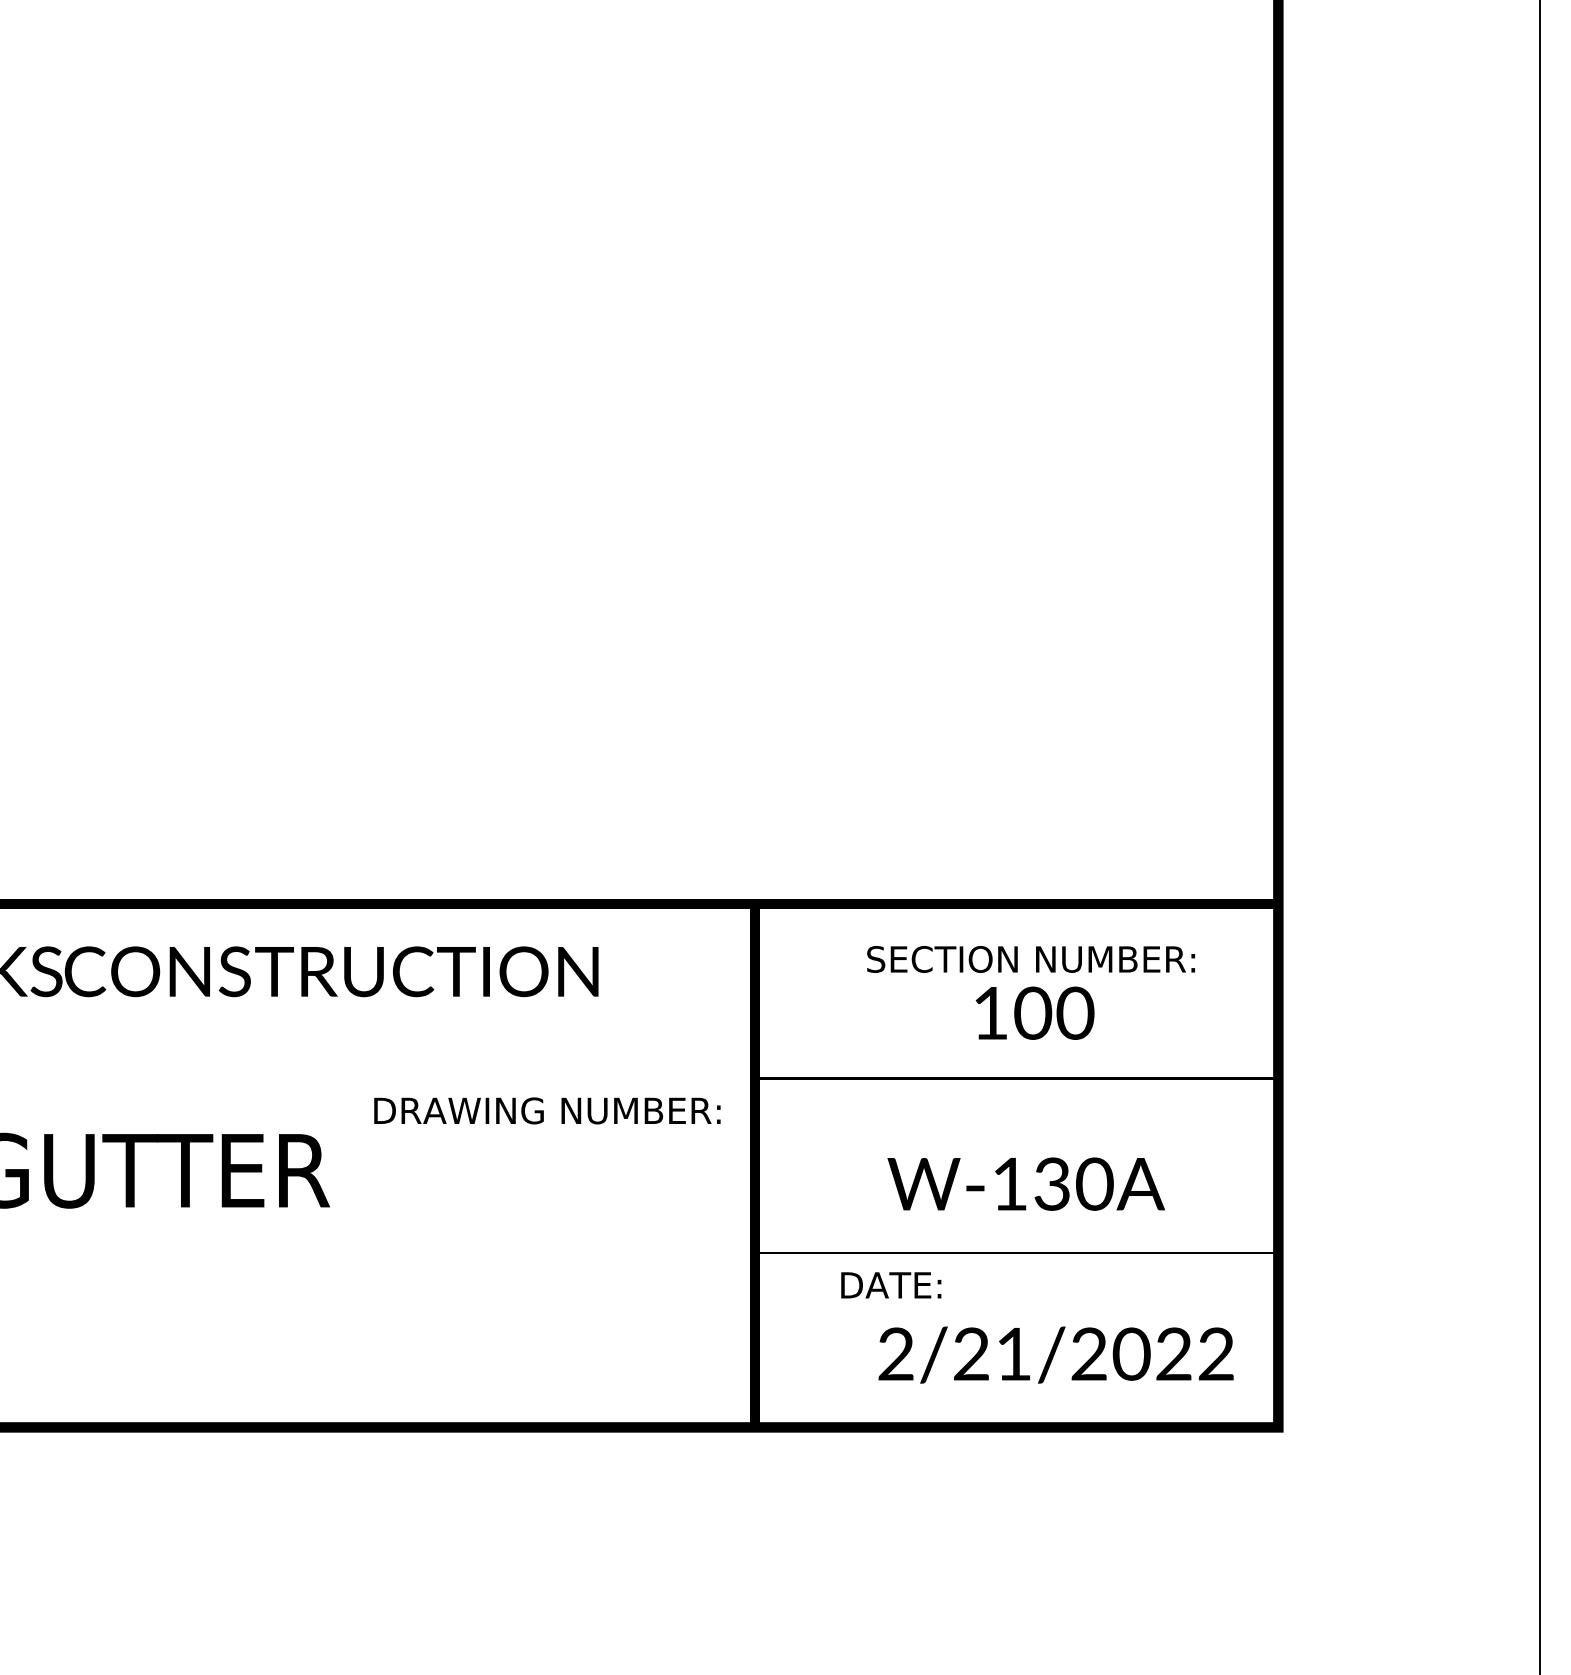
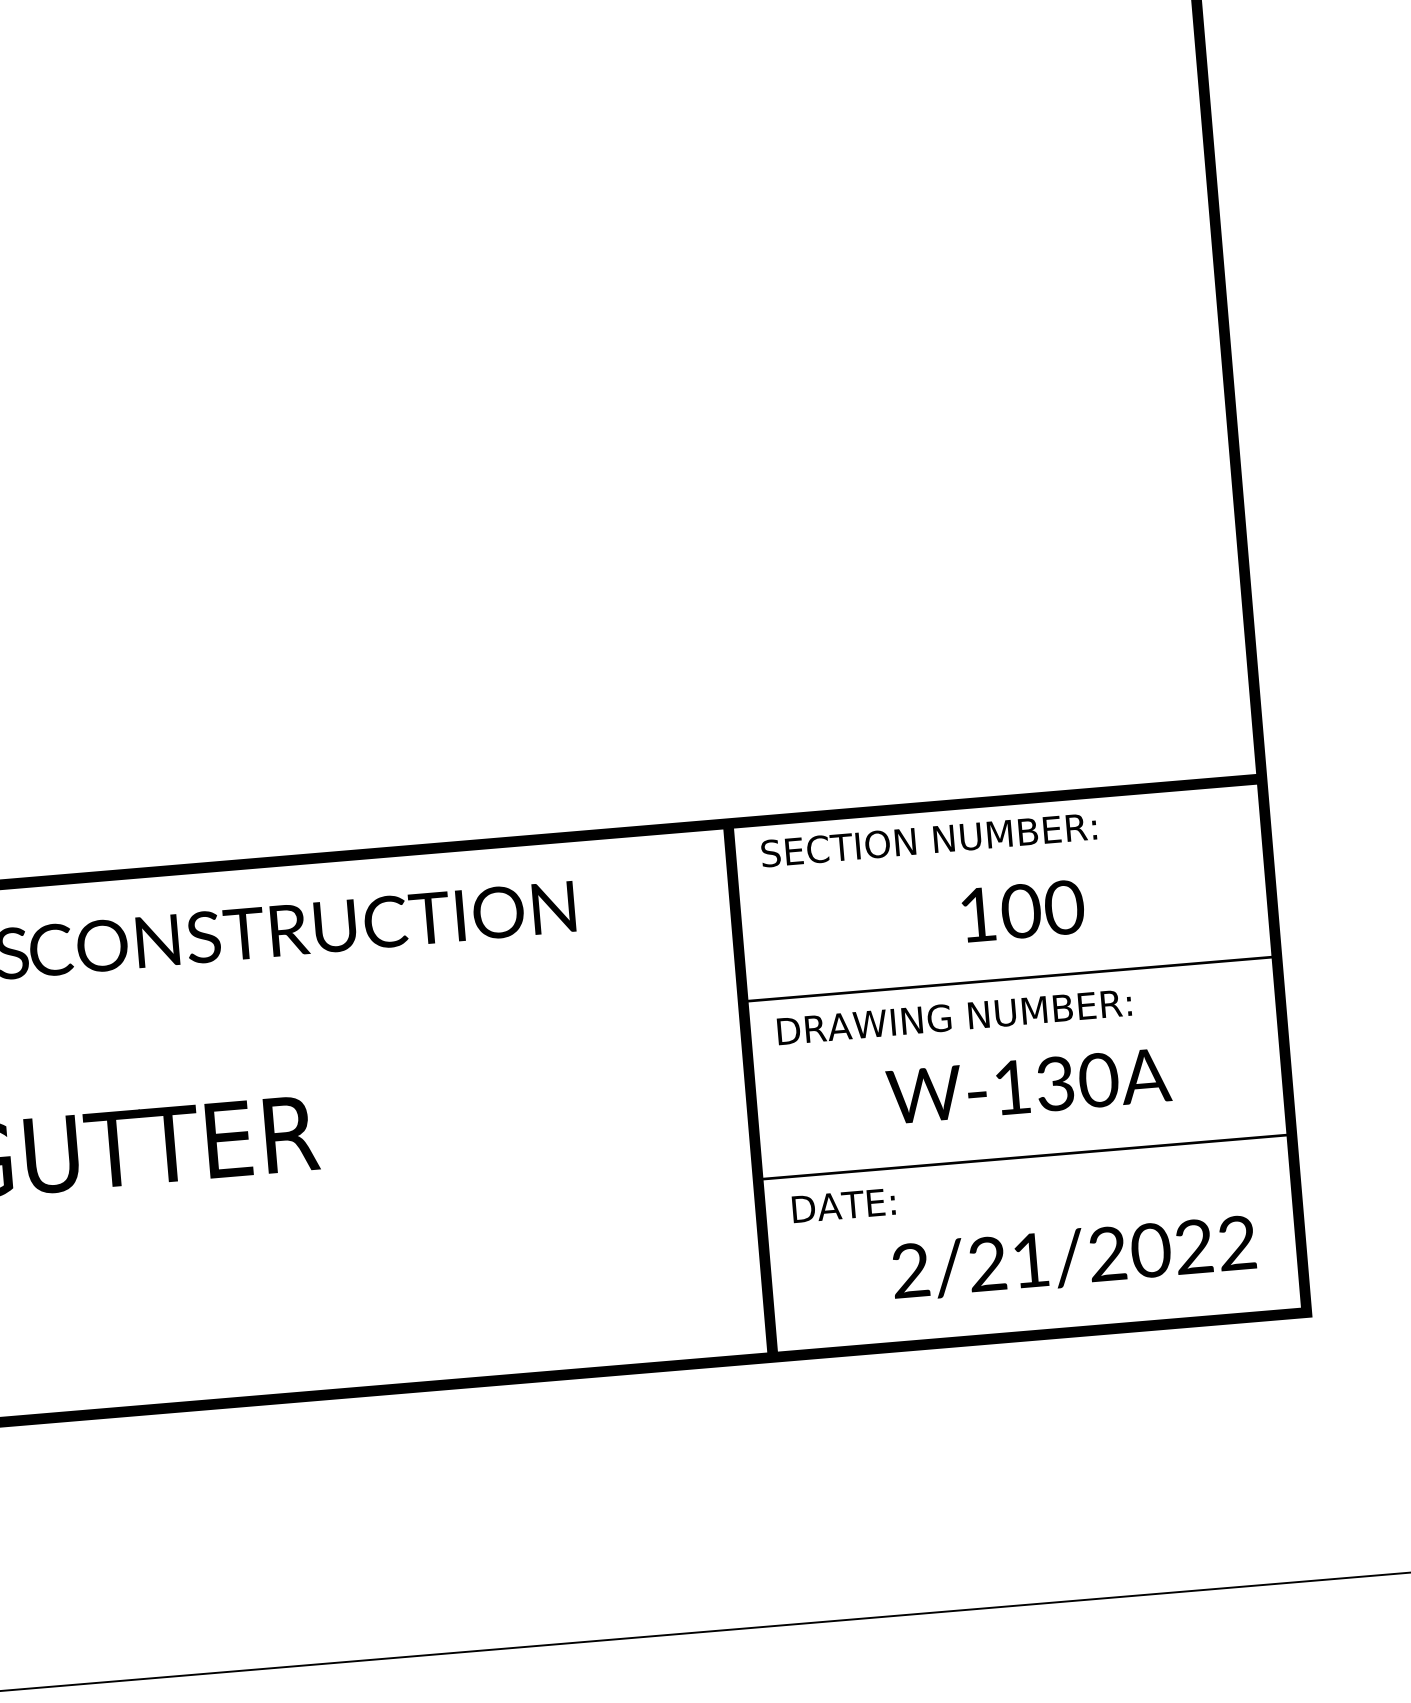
text: (1030, 959) -> (928, 840), moved
text: (547, 1110) -> (954, 1016), moved
text: (891, 1285) -> (844, 1205), moved

